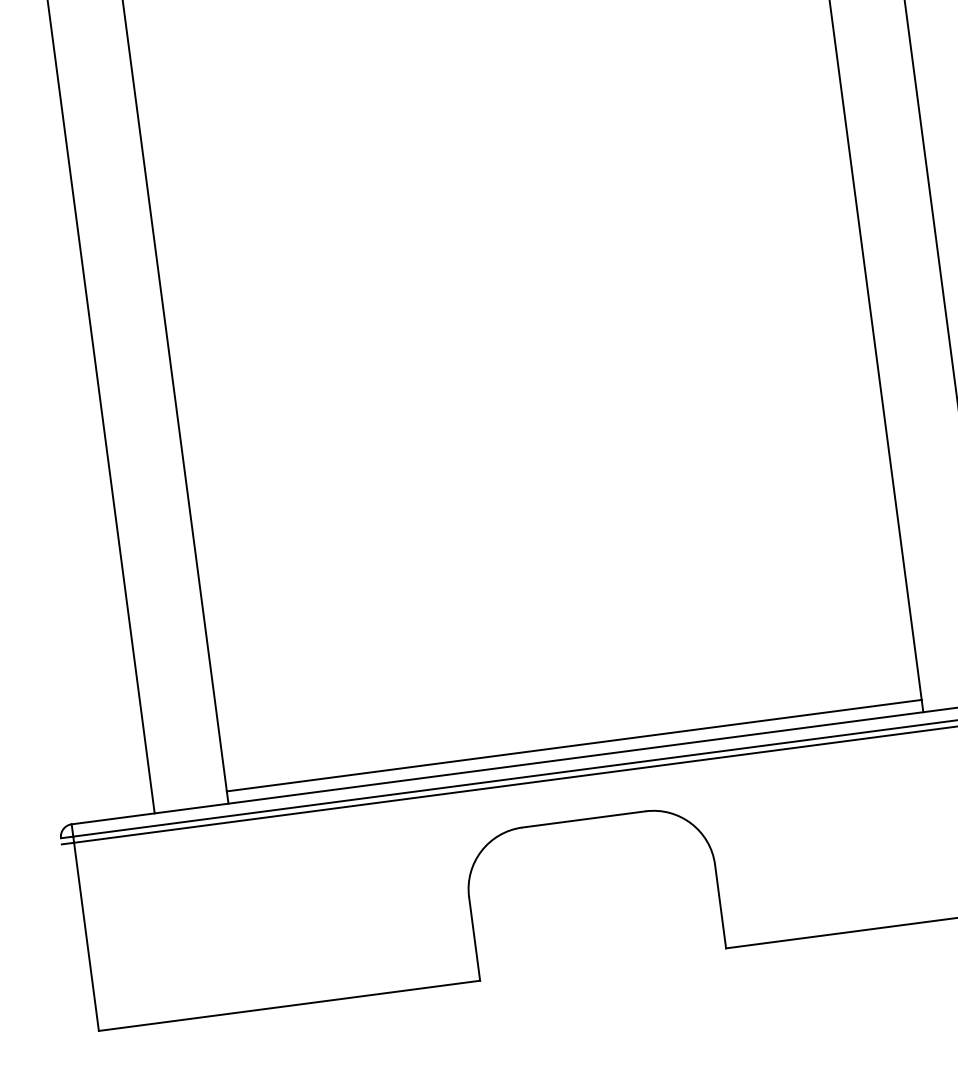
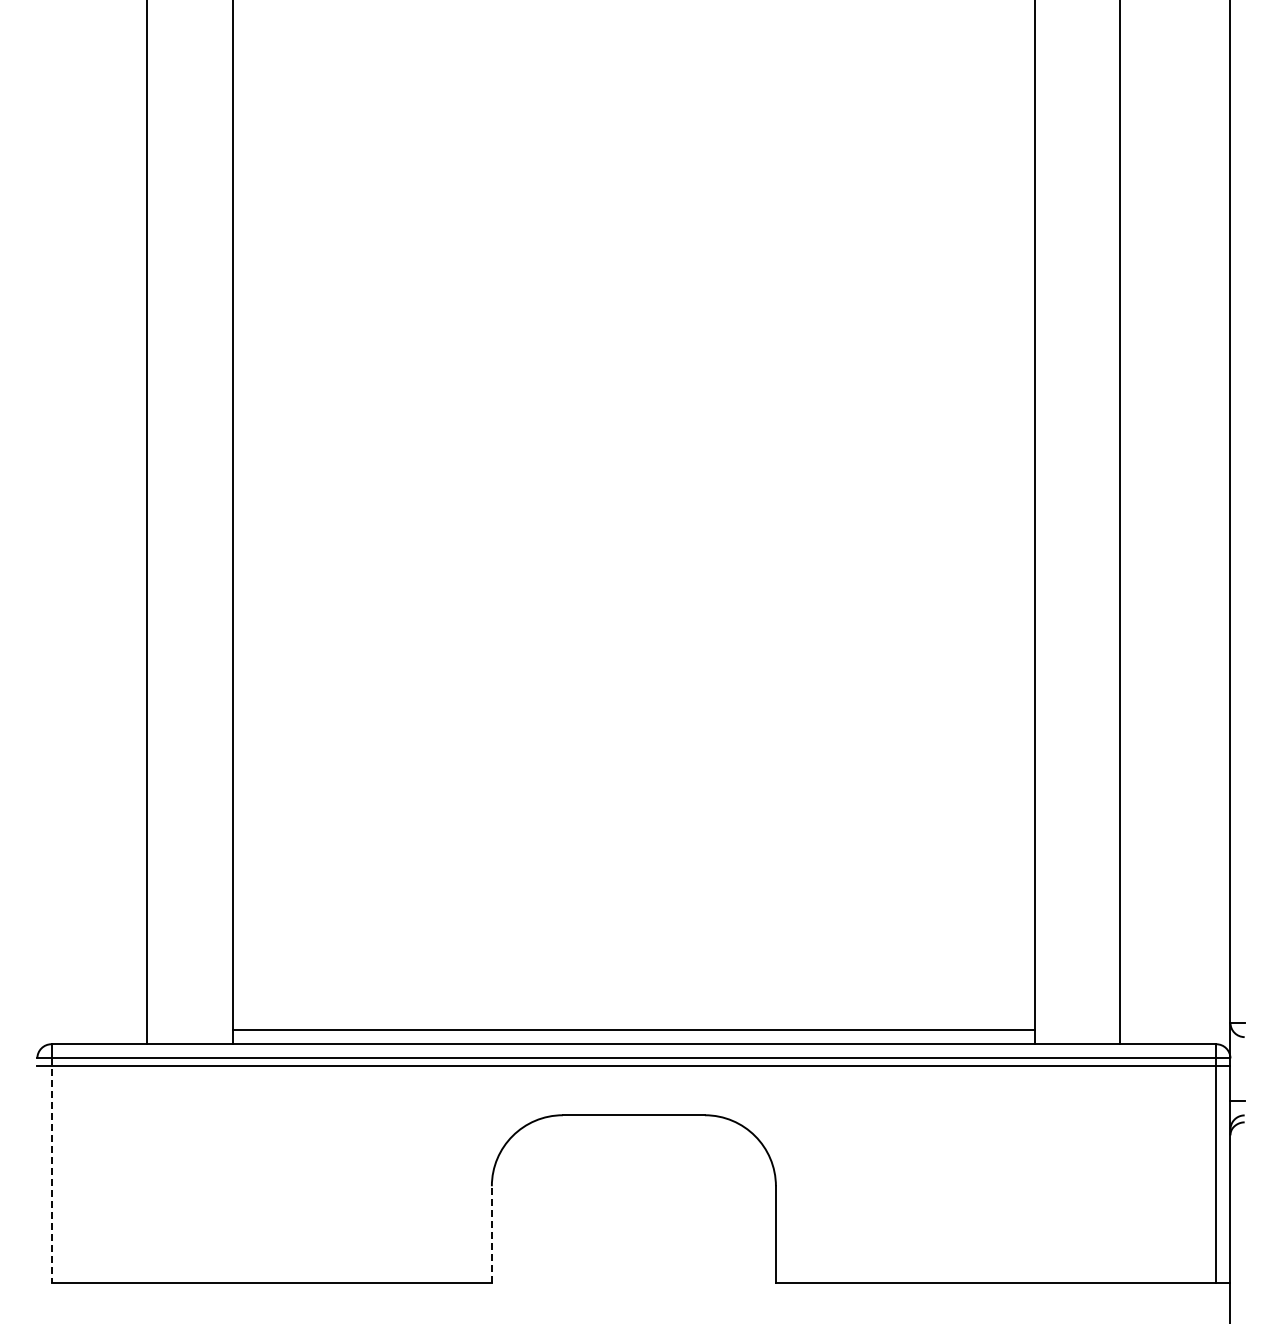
line: (86, 934) -> (51, 1171), solid -> dashed
line: (474, 938) -> (491, 1234), solid -> dashed

